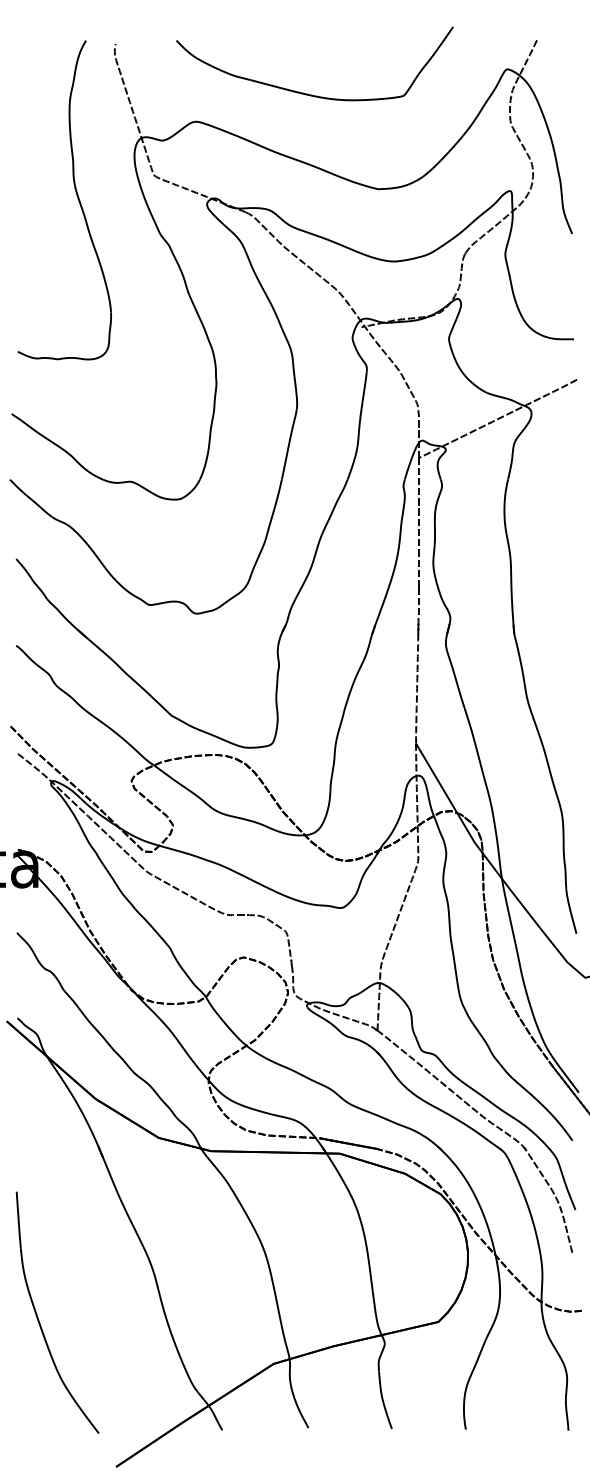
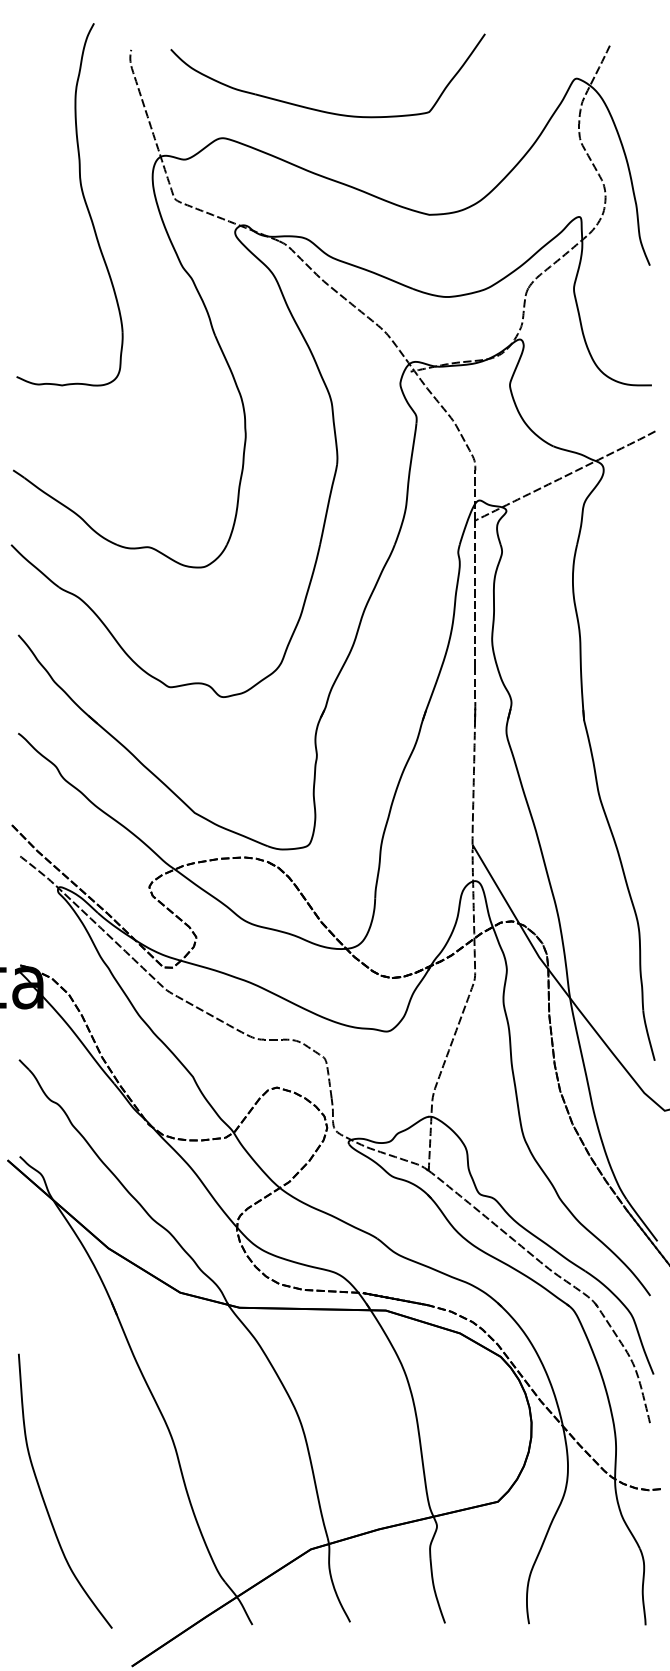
part: (307, 93) -> (319, 109), moved
part: (76, 195) -> (83, 199), moved

